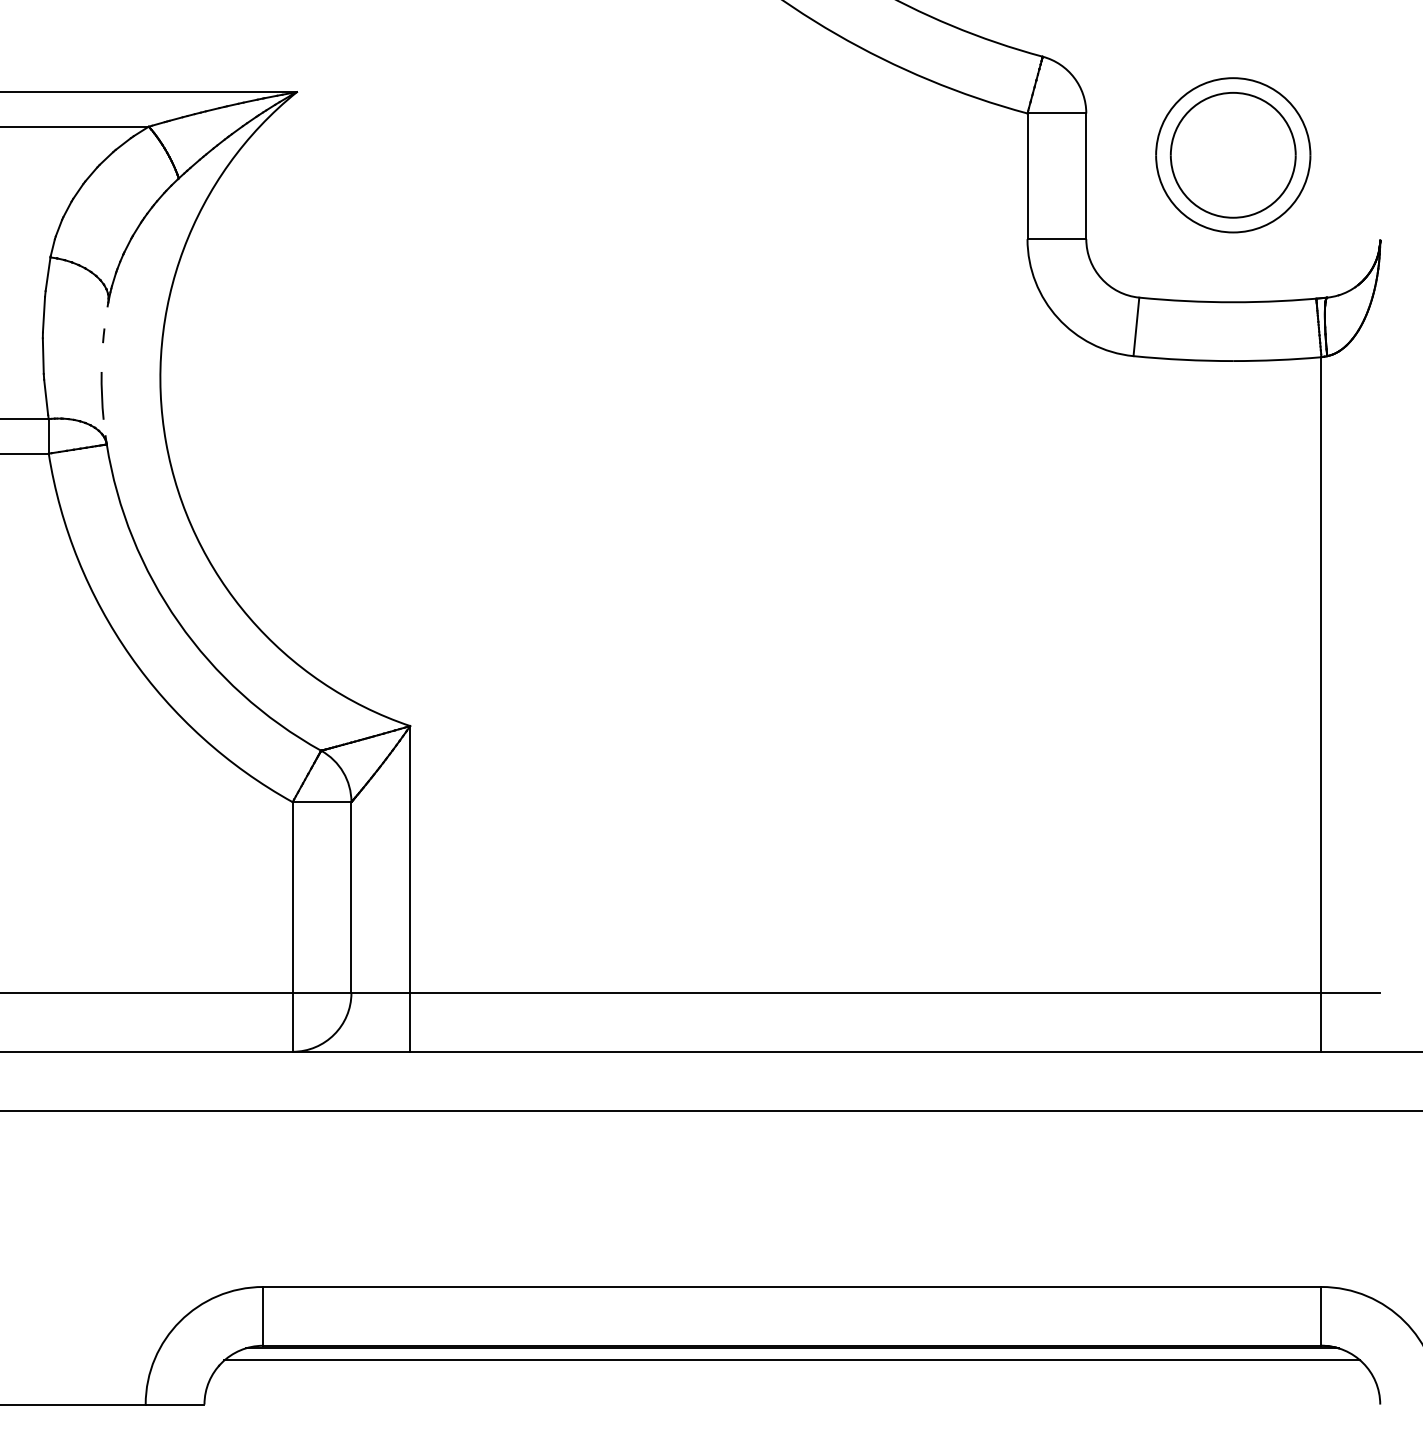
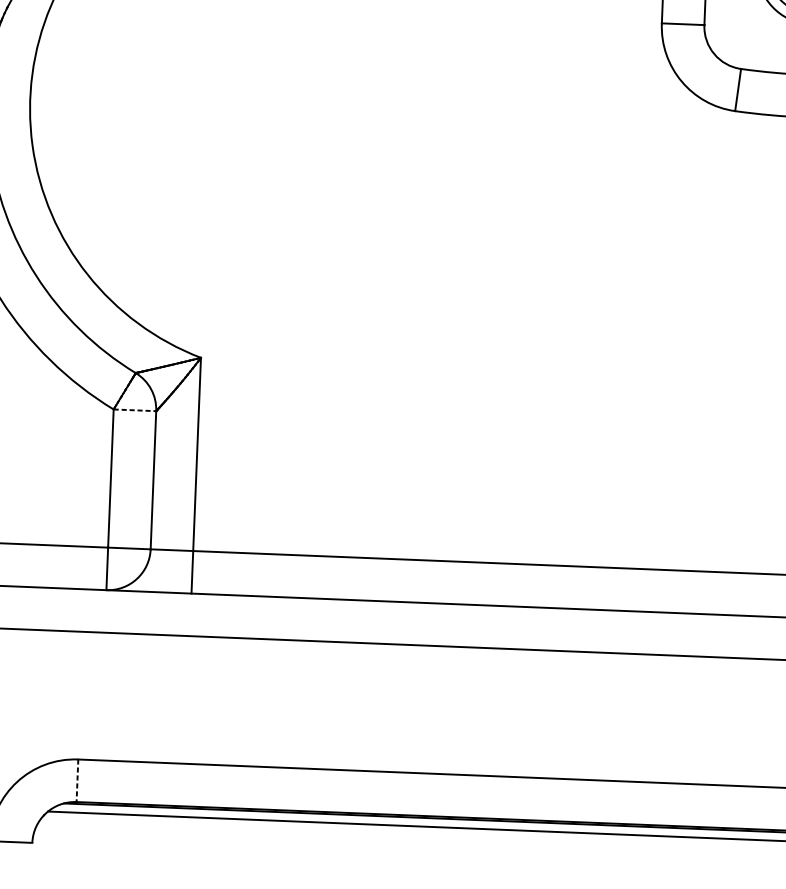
line: (322, 802) -> (135, 410), solid -> dashed
line: (263, 1316) -> (77, 780), solid -> dashed

